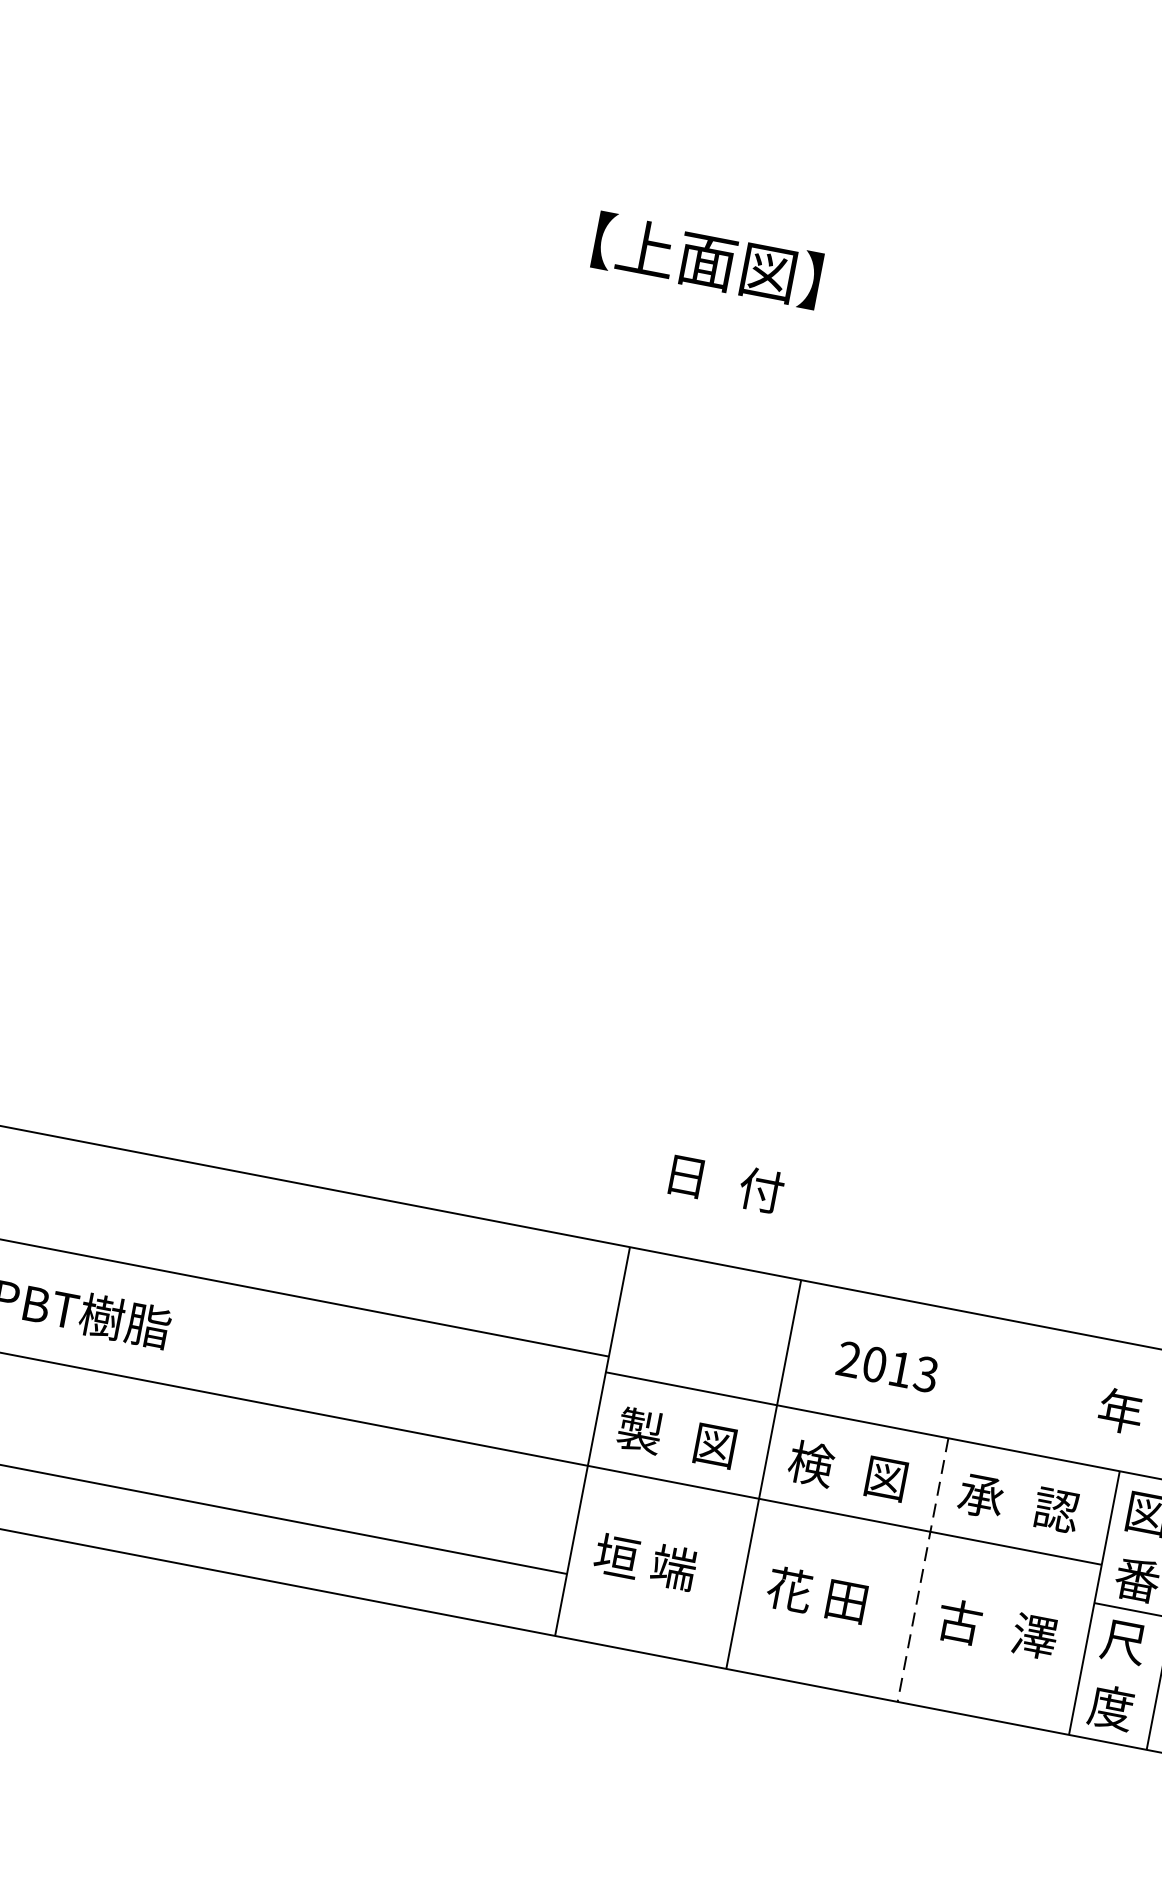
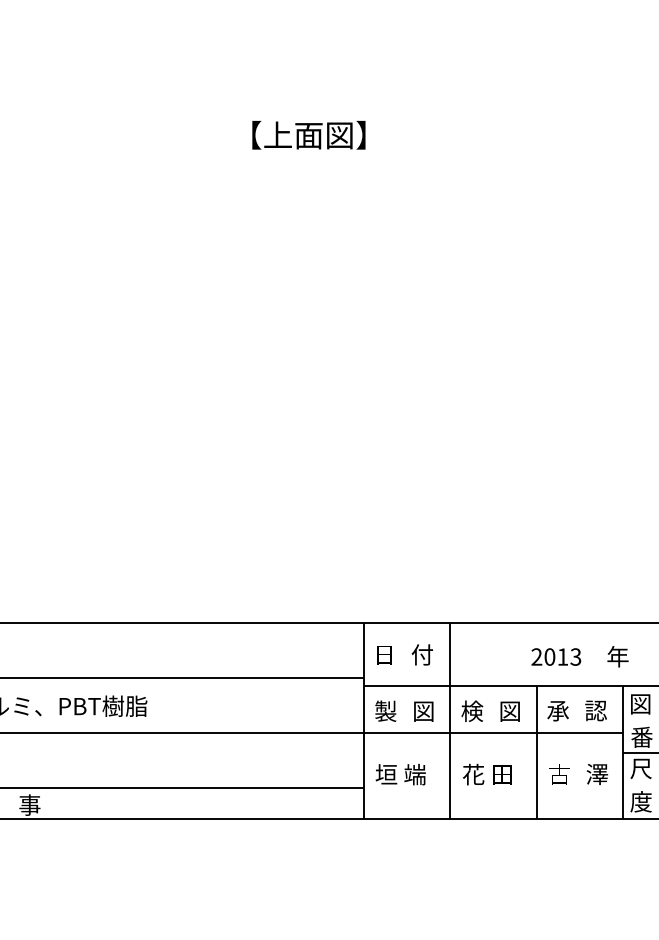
part: (740, 1183) -> (411, 653), moved
text: (888, 1366) -> (556, 656), moved
line: (922, 1569) -> (536, 752), dashed -> solid

